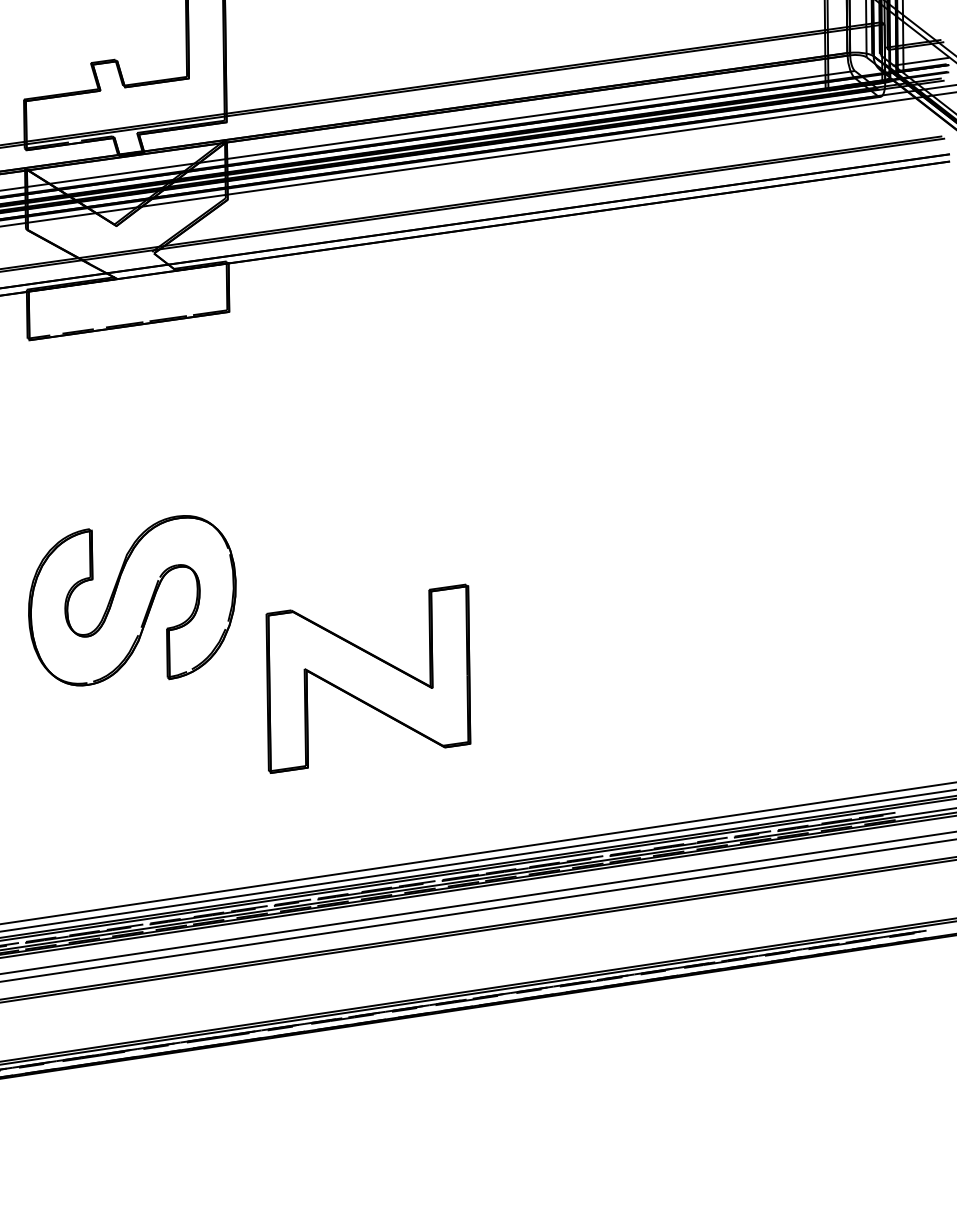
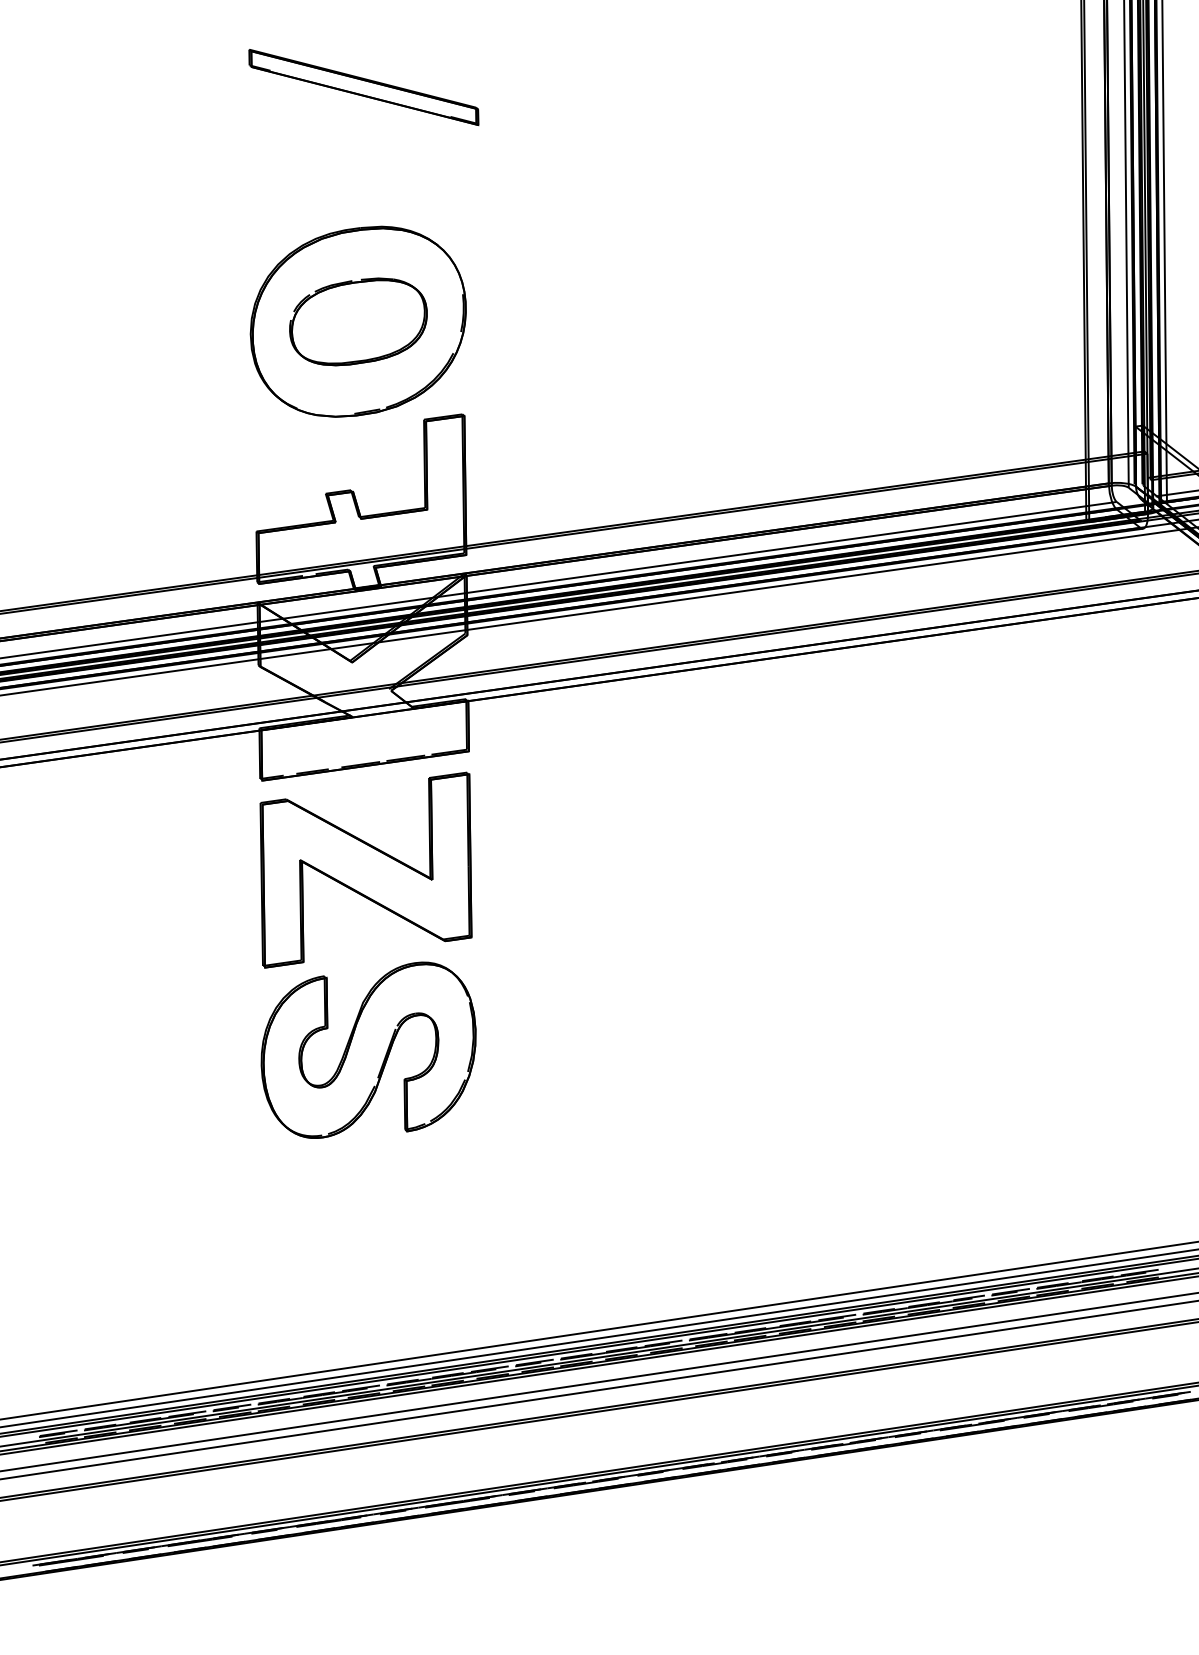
part: (367, 678) -> (365, 869), moved

